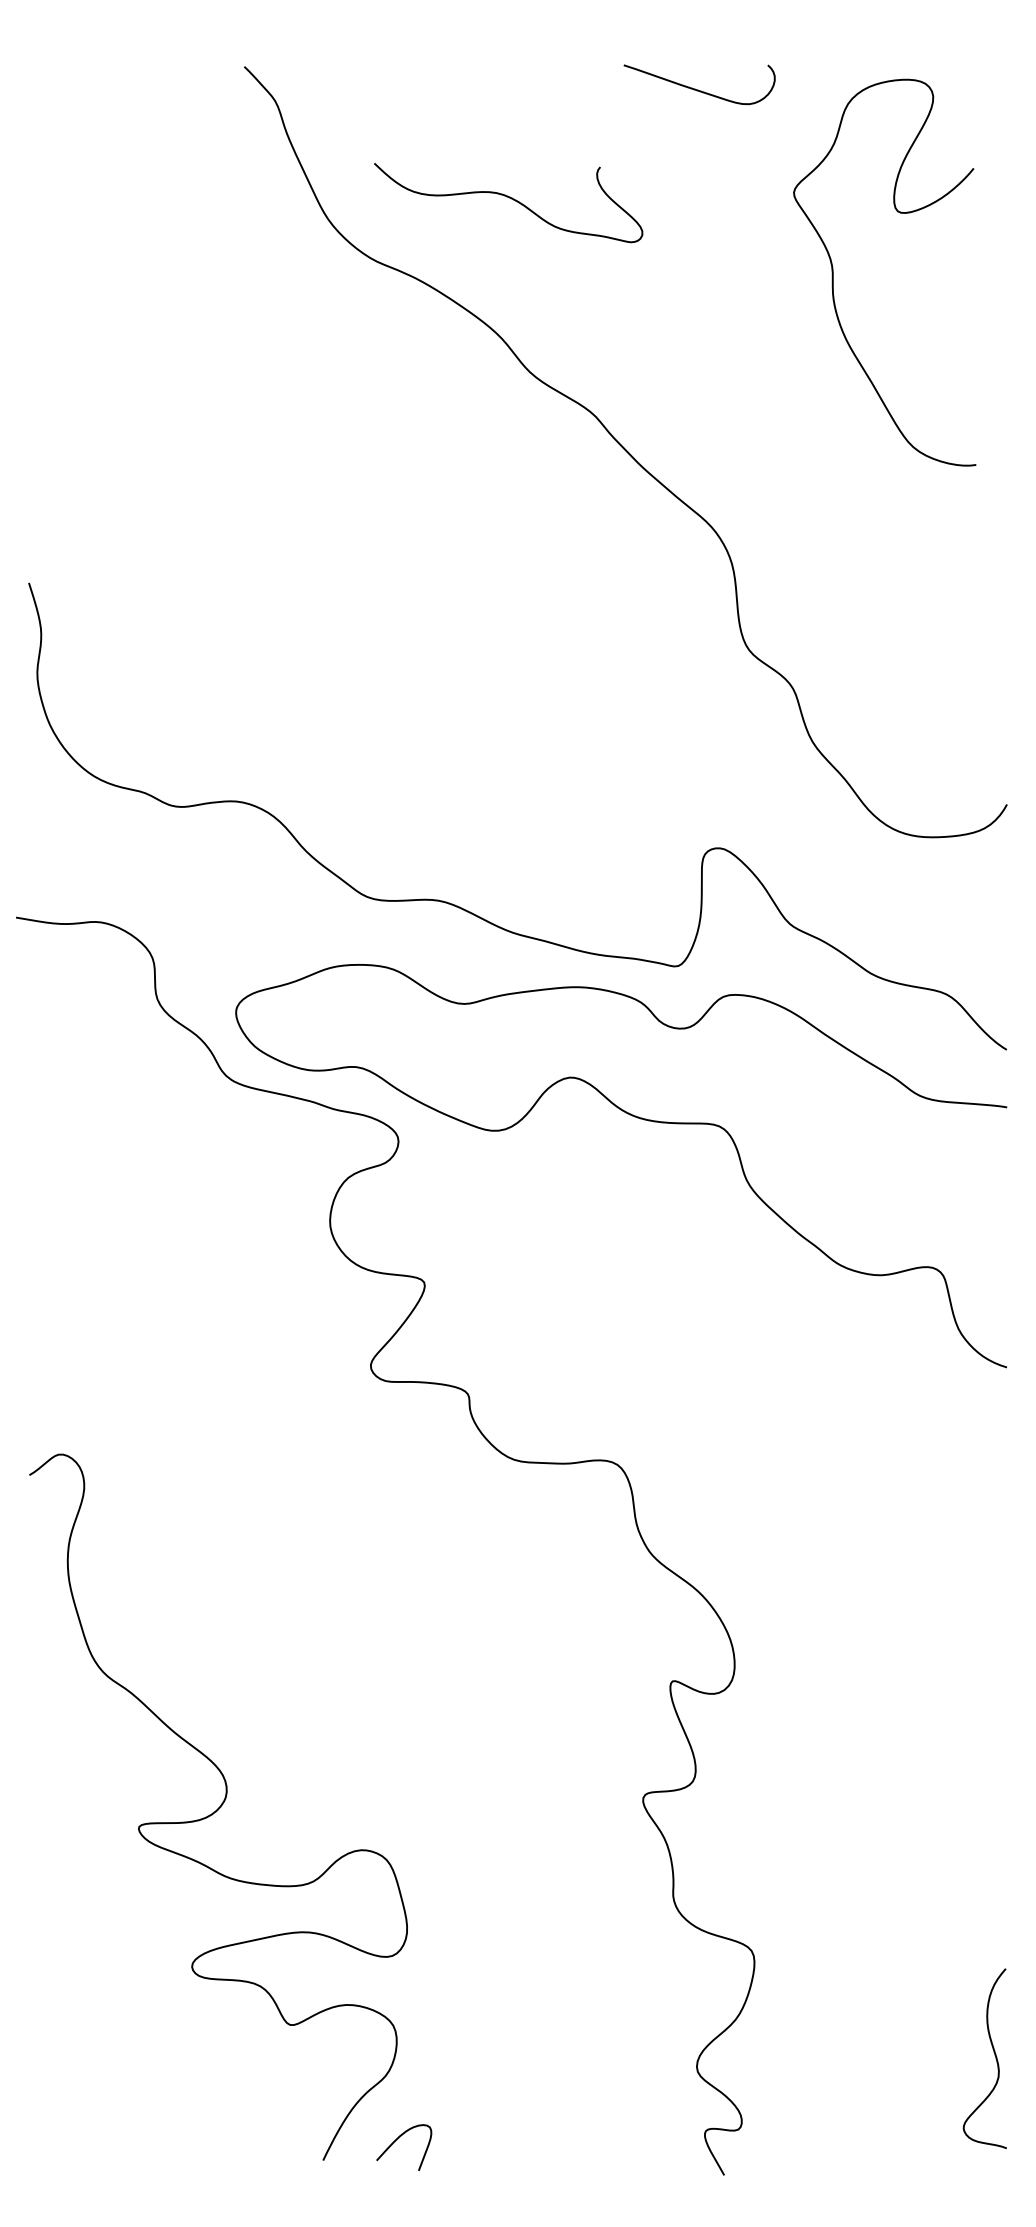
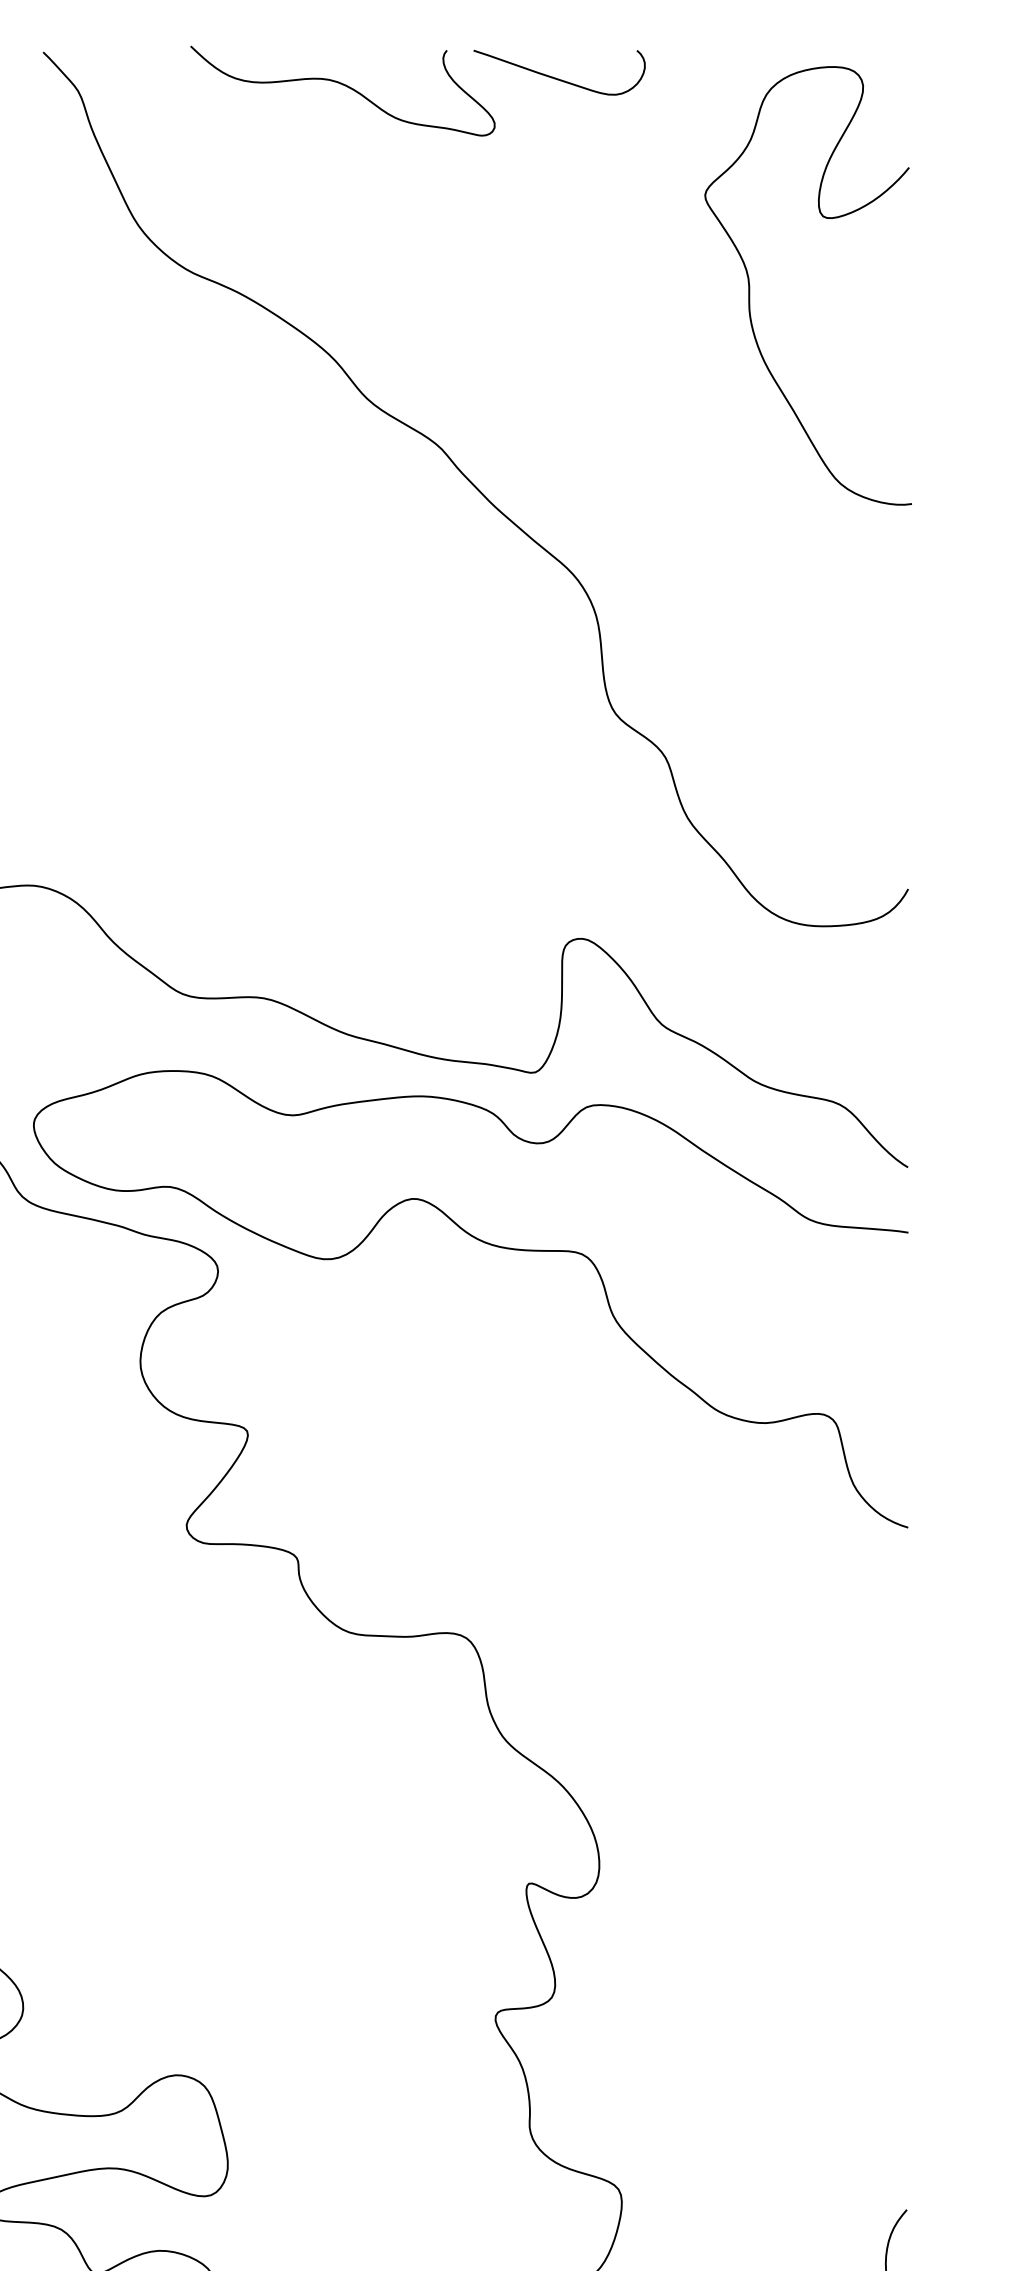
curve: (511, 199) -> (346, 87), moved
curve: (833, 272) -> (750, 285), moved

